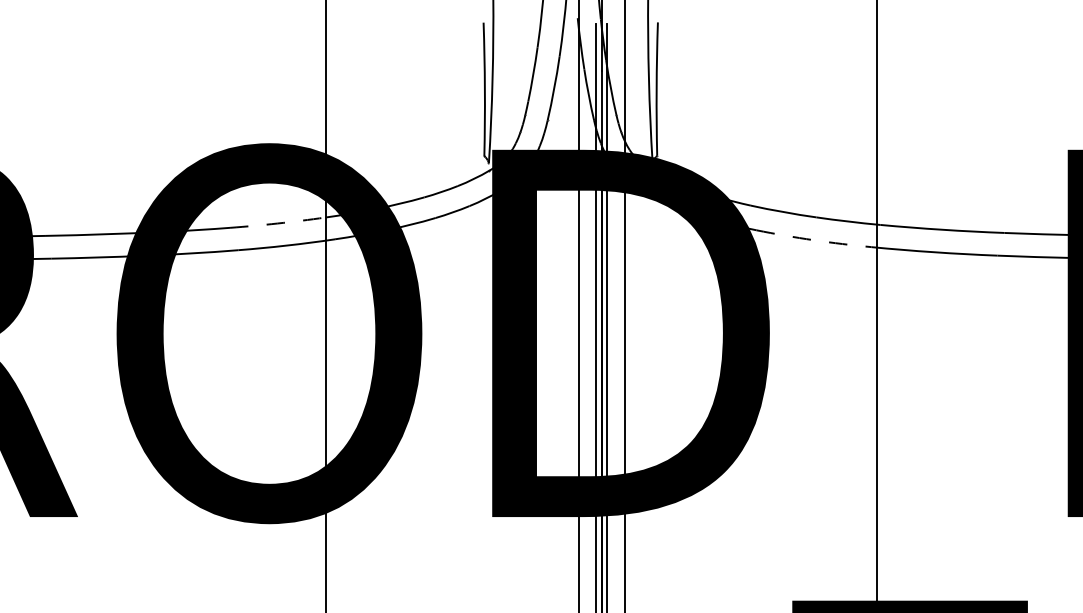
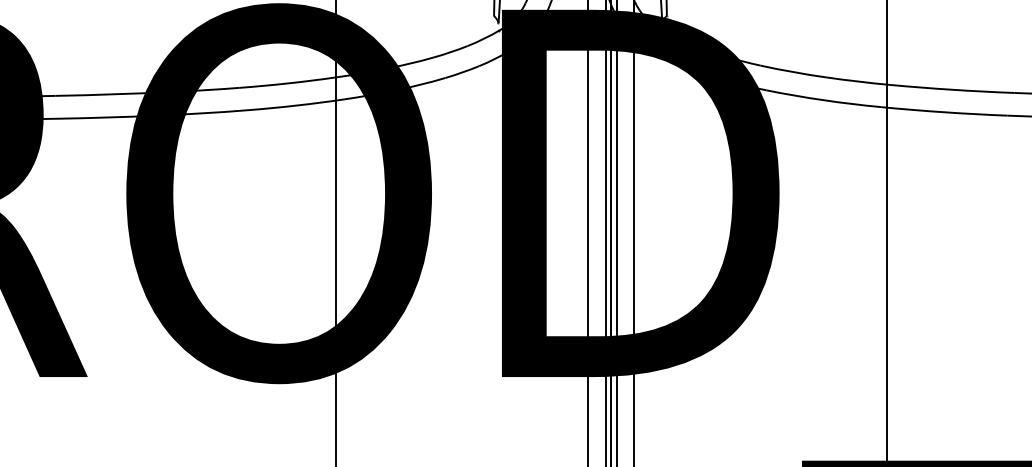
arc: (277, 223) -> (287, 83), dashed -> solid
arc: (813, 240) -> (823, 100), dashed -> solid

